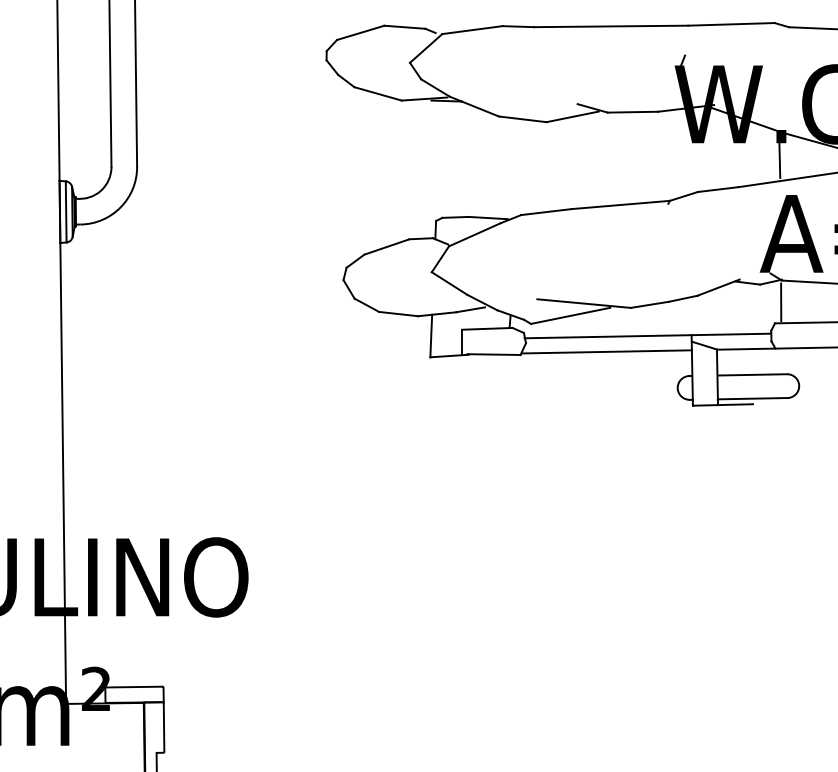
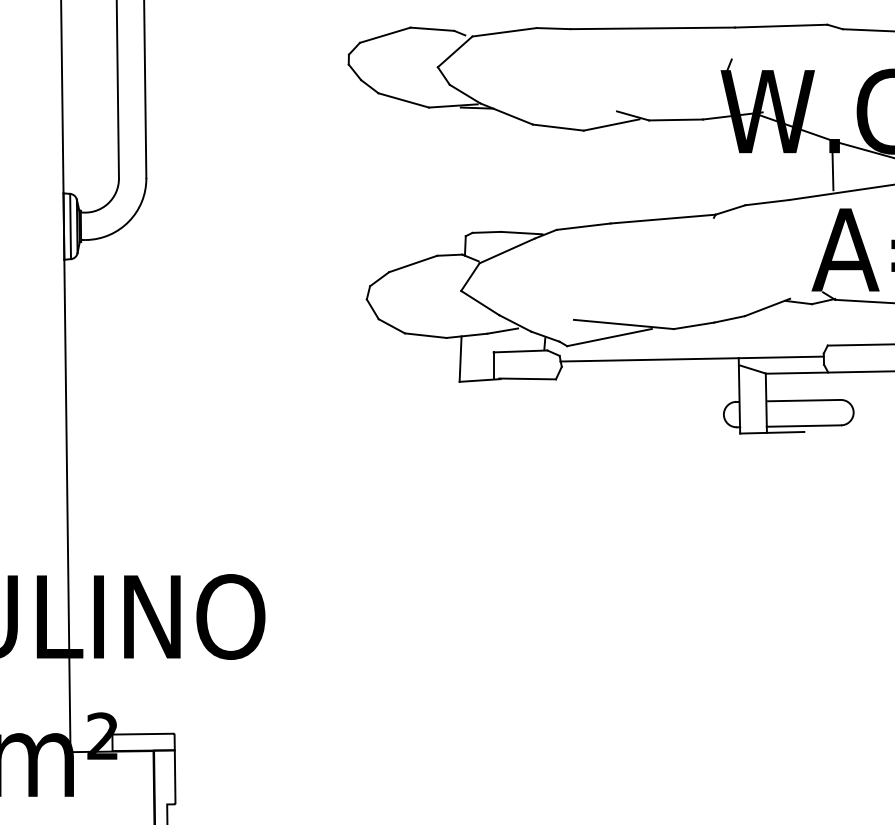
line: (781, 302) -> (834, 323), removed
line: (607, 351) -> (648, 375), removed

